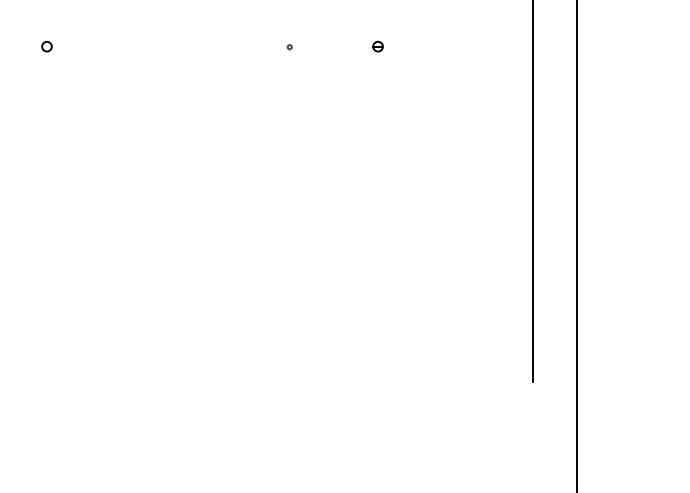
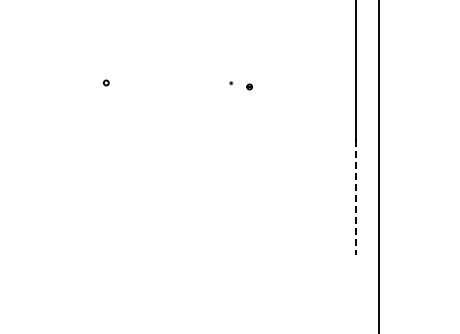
part: (377, 45) -> (249, 86), moved
line: (533, 271) -> (356, 198), solid -> dashed

